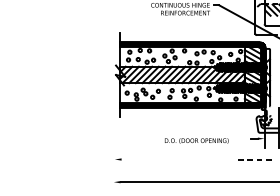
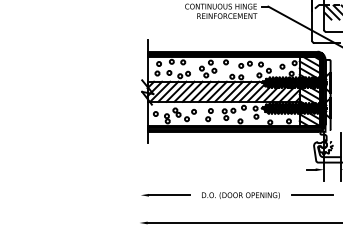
text: (196, 140) -> (240, 195), moved
line: (138, 159) -> (169, 195), added
line: (255, 159) -> (312, 195), dashed -> solid

